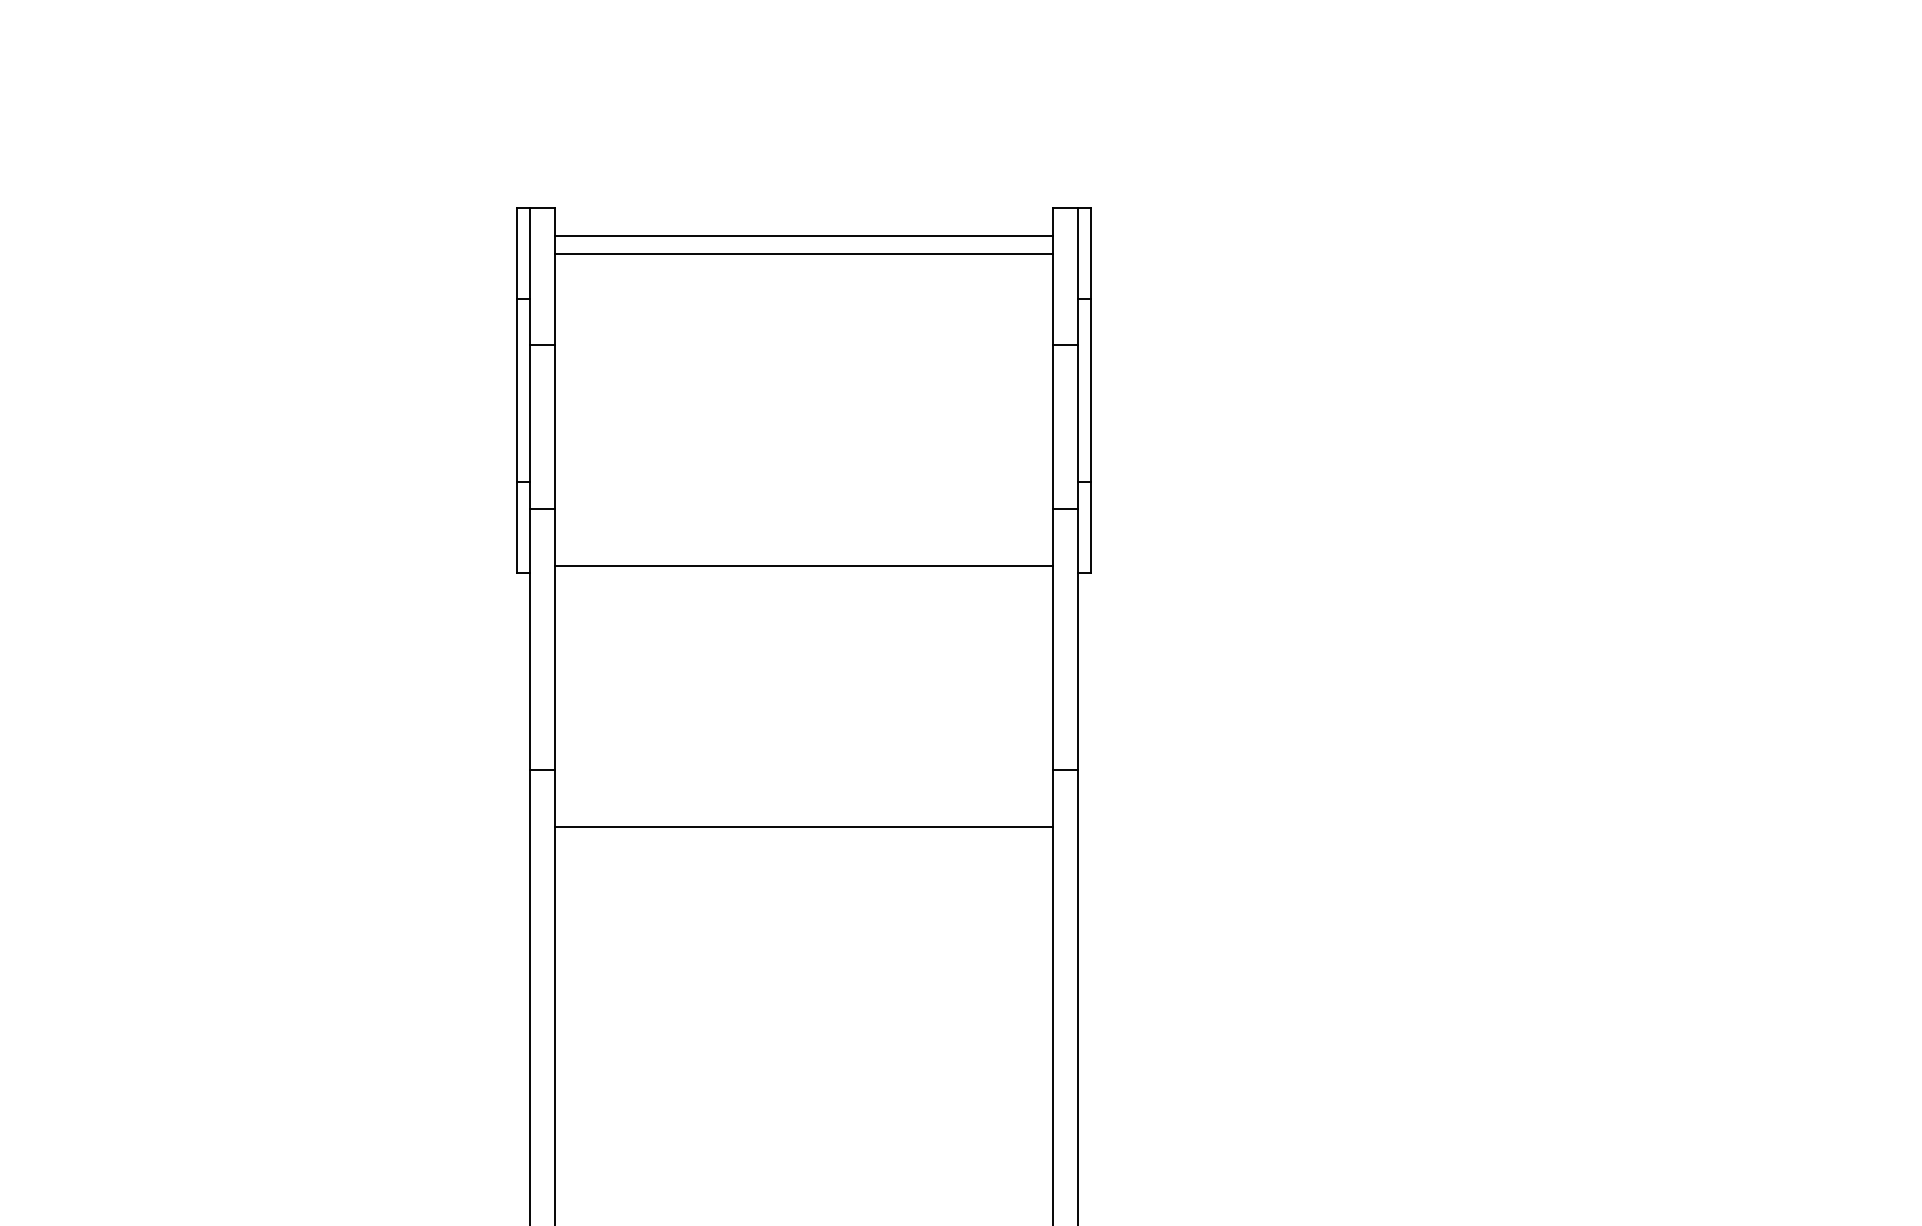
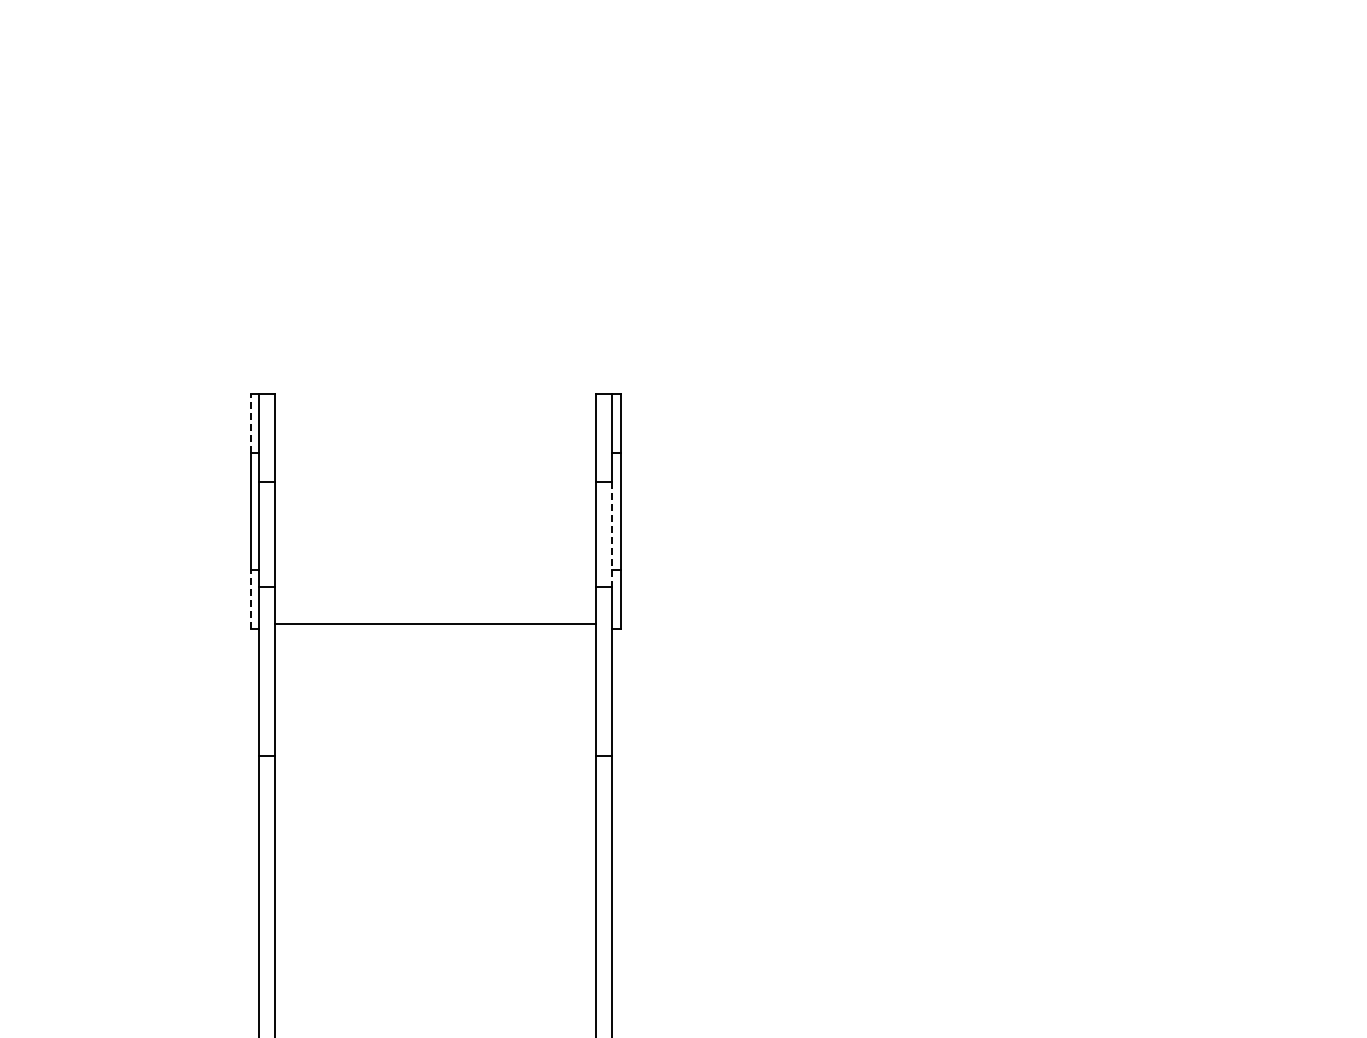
line: (804, 237) -> (435, 412), removed
line: (516, 252) -> (250, 422), solid -> dashed
line: (804, 254) -> (435, 423), removed
line: (1077, 426) -> (611, 534), solid -> dashed
line: (516, 525) -> (250, 598), solid -> dashed
line: (804, 827) -> (435, 792), removed

